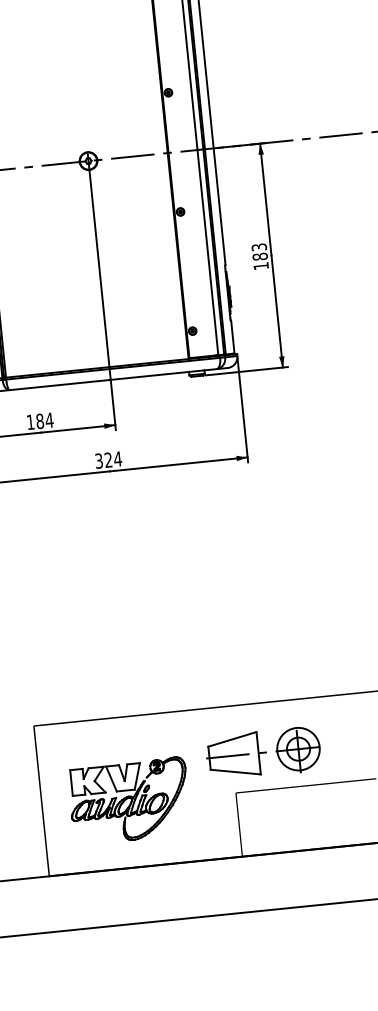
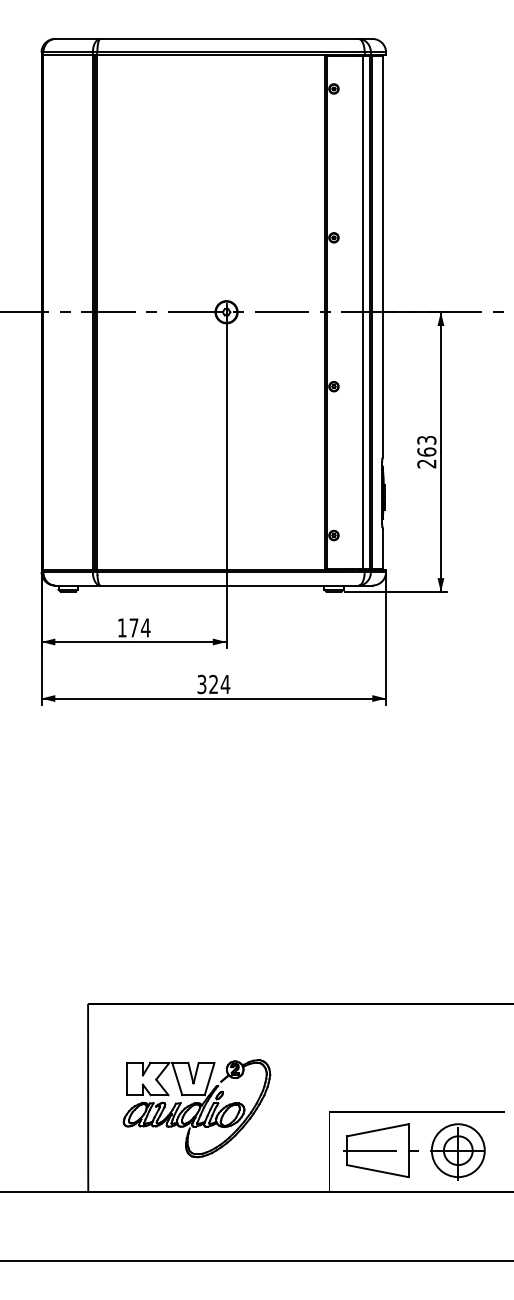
text: (260, 261) -> (426, 457), 183 -> 263
text: (39, 421) -> (133, 627), 184 -> 174
part: (263, 753) -> (414, 1151), moved

